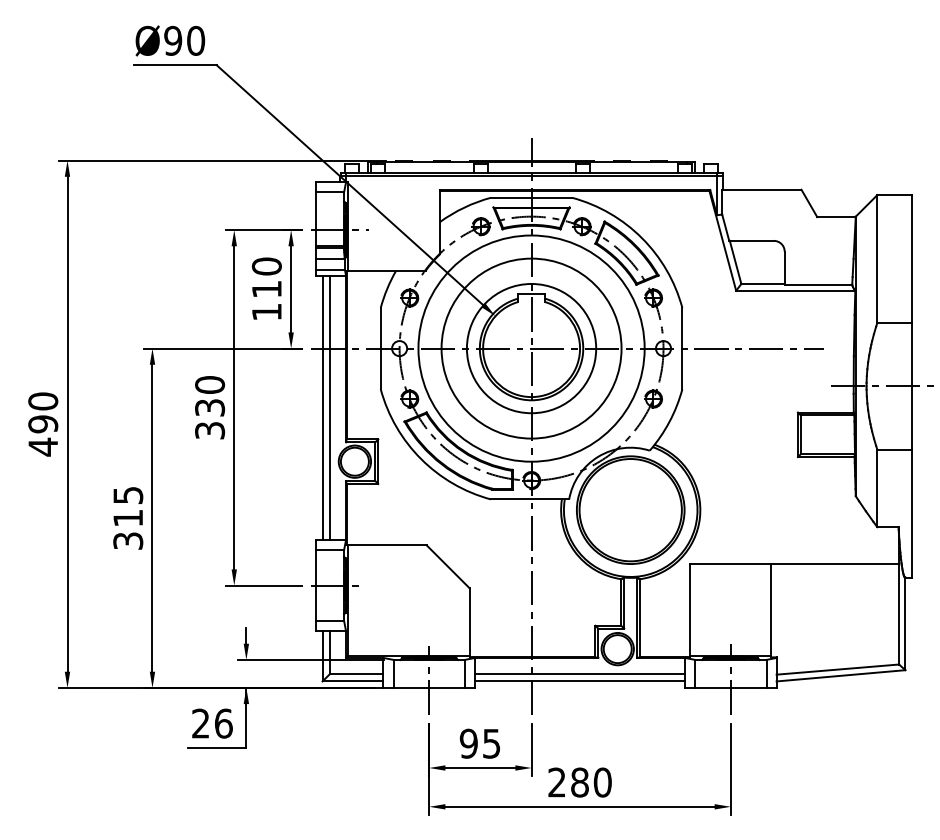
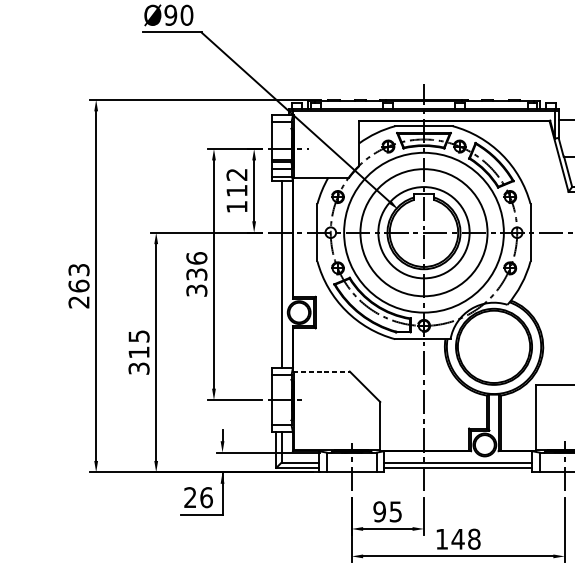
text: (266, 266) -> (236, 174), 110 -> 112
text: (209, 384) -> (196, 258), 330 -> 336
line: (322, 407) -> (276, 274), removed
text: (43, 424) -> (79, 286), 490 -> 263
line: (386, 545) -> (321, 371), solid -> dashed
text: (579, 782) -> (457, 539), 280 -> 148

